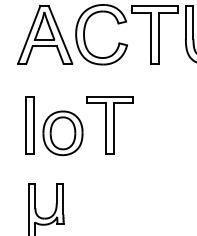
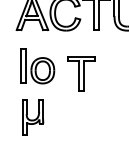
part: (110, 124) -> (81, 73), moved

